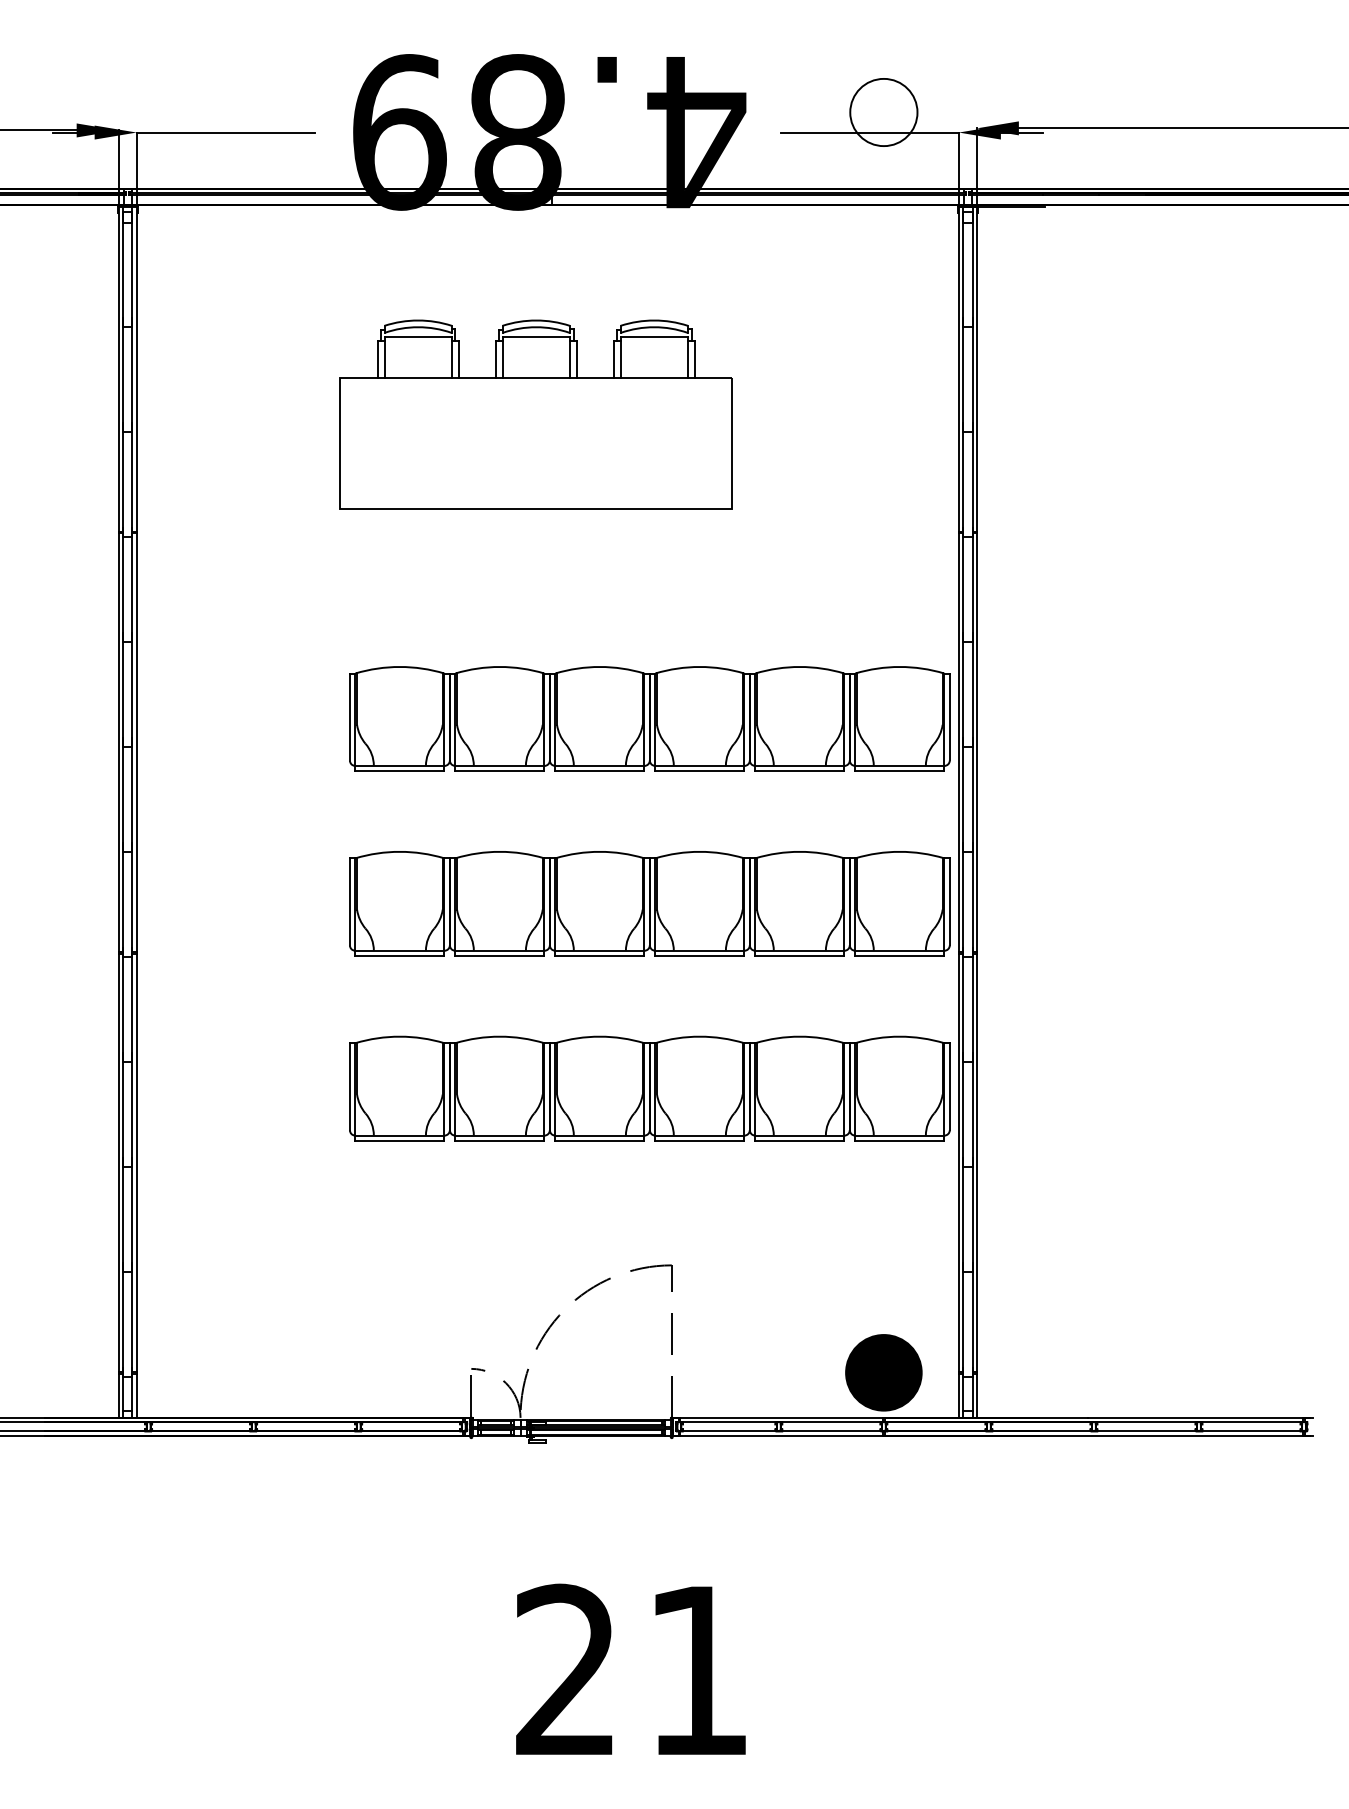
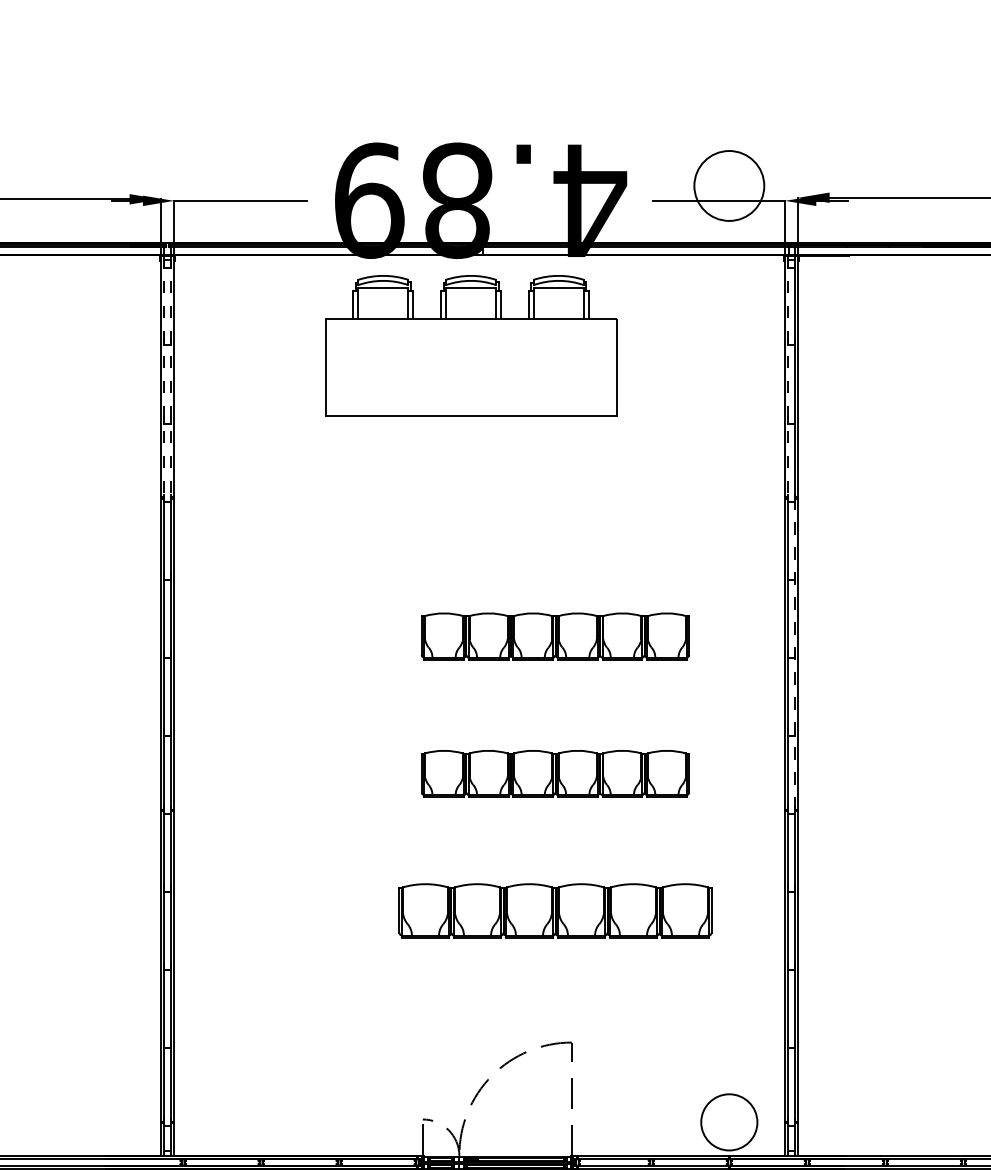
circle: (883, 112) -> (729, 185), size x1.4
line: (123, 369) -> (164, 376), solid -> dashed
line: (132, 369) -> (171, 376), solid -> dashed
line: (963, 369) -> (788, 376), solid -> dashed
part: (535, 414) -> (470, 345), moved
part: (649, 718) -> (555, 636), size x0.6
line: (972, 742) -> (795, 654), solid -> dashed
part: (649, 903) -> (555, 773), size x0.6
part: (649, 1088) -> (555, 911), size x0.7
fill: (883, 1372) -> (729, 1122), removed

